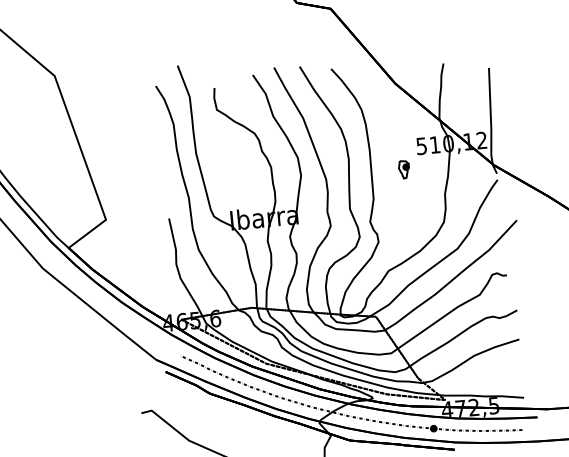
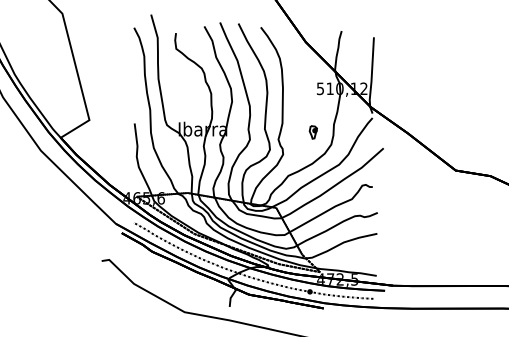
part: (403, 169) -> (312, 132), moved

